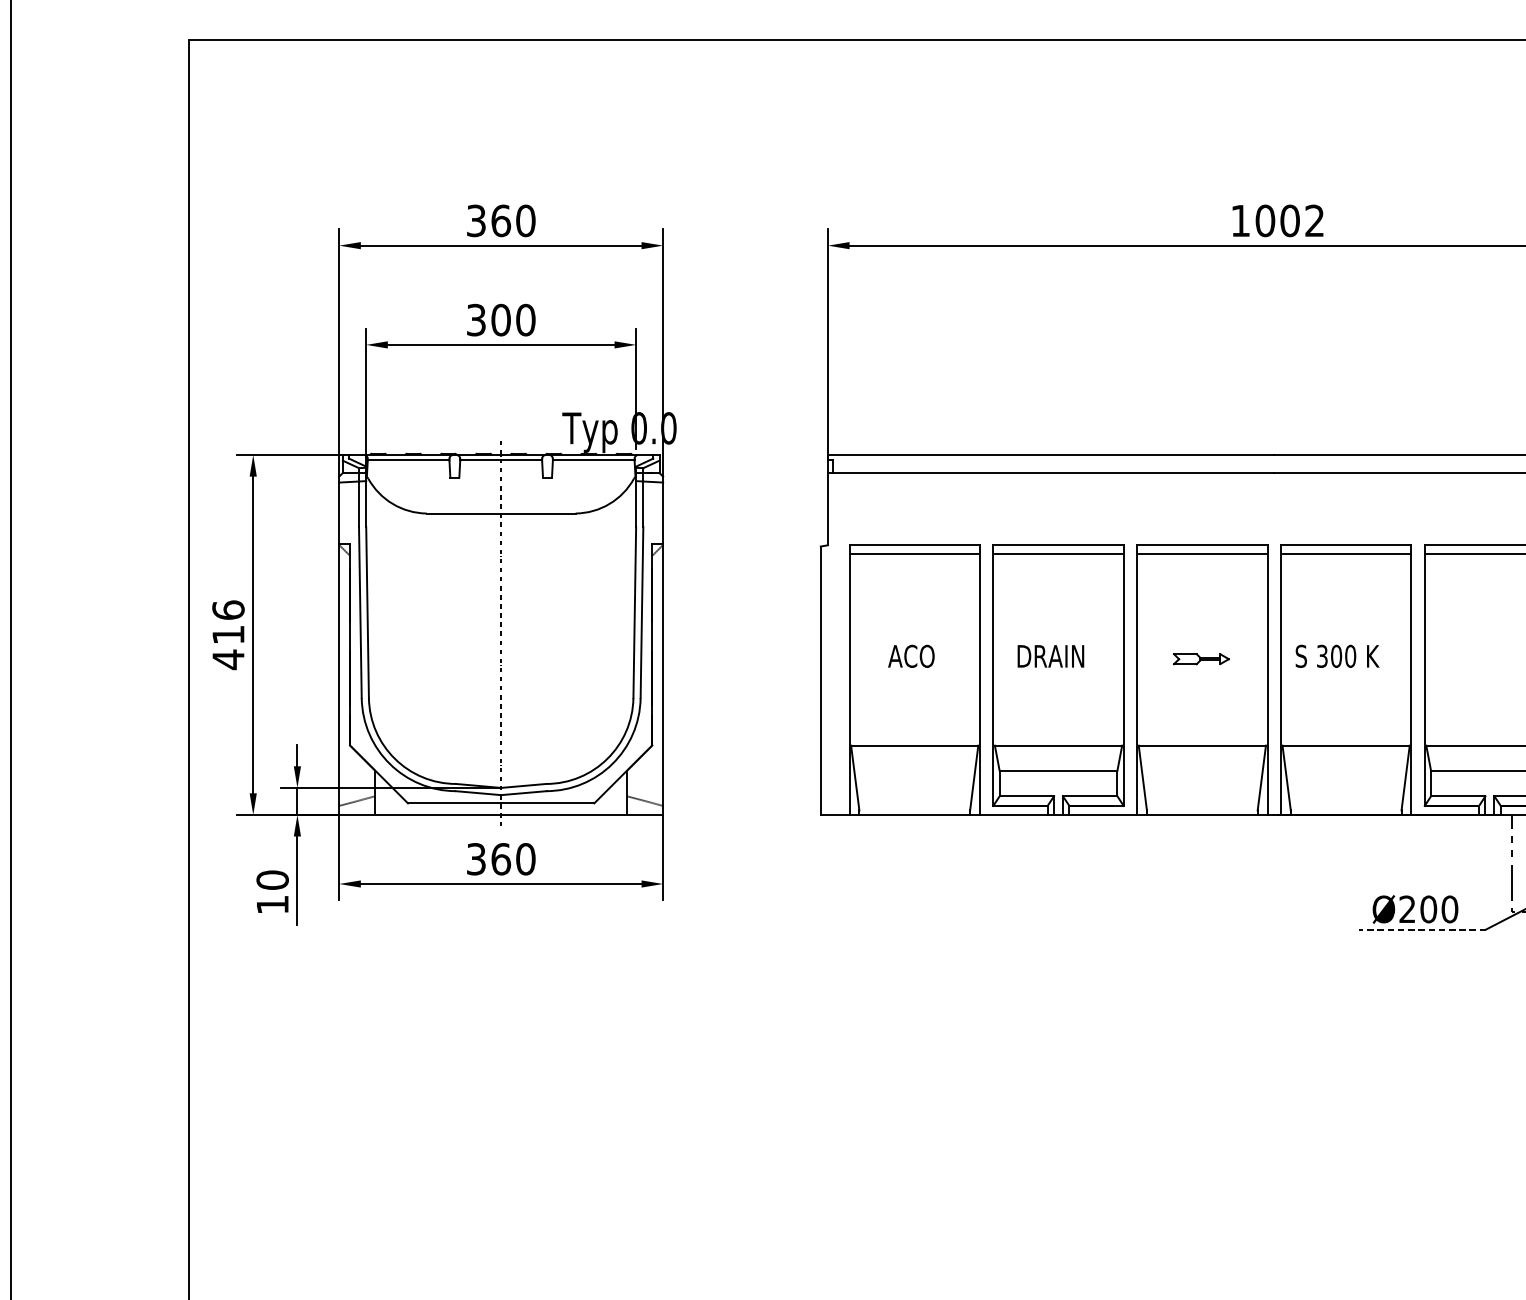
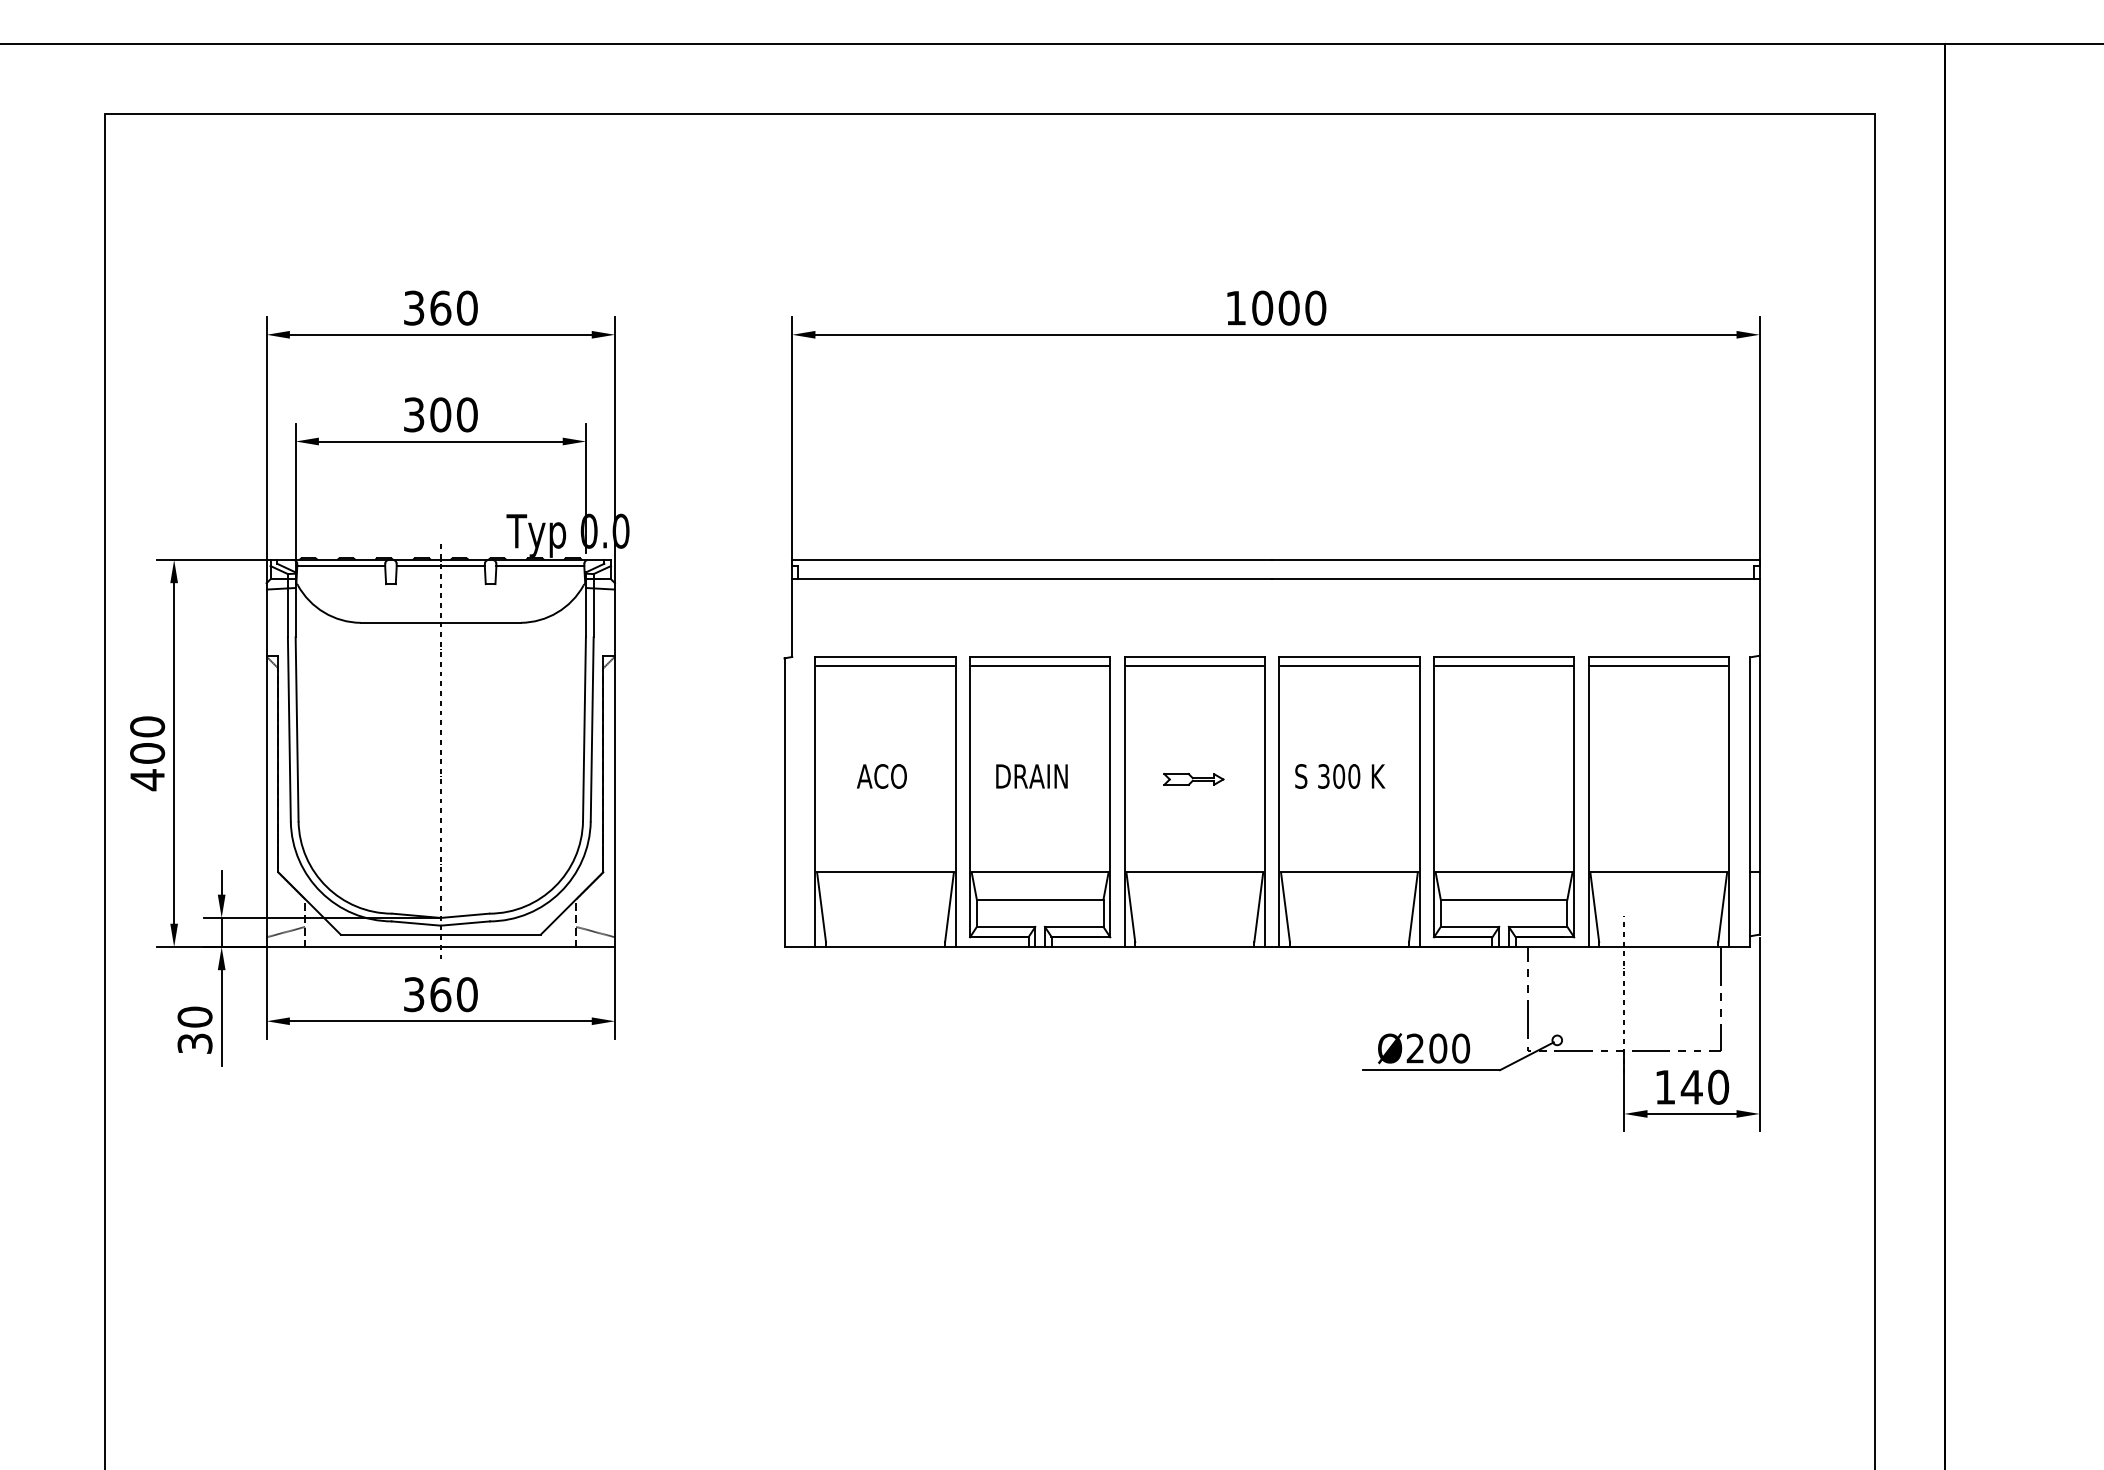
text: (1314, 220) -> (1315, 307), 1002 -> 1000
text: (228, 622) -> (147, 739), 416 -> 400
text: (272, 904) -> (194, 1043), 10 -> 30
line: (1422, 929) -> (1431, 1070), dashed -> solid

